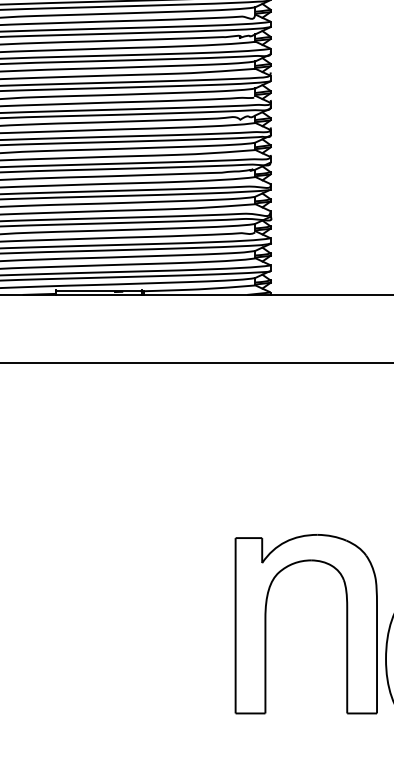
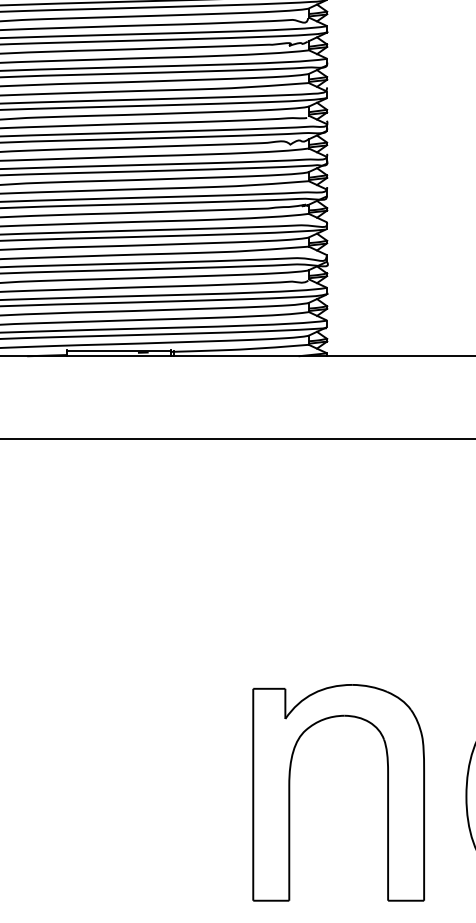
part: (266, 624) -> (290, 793), moved

